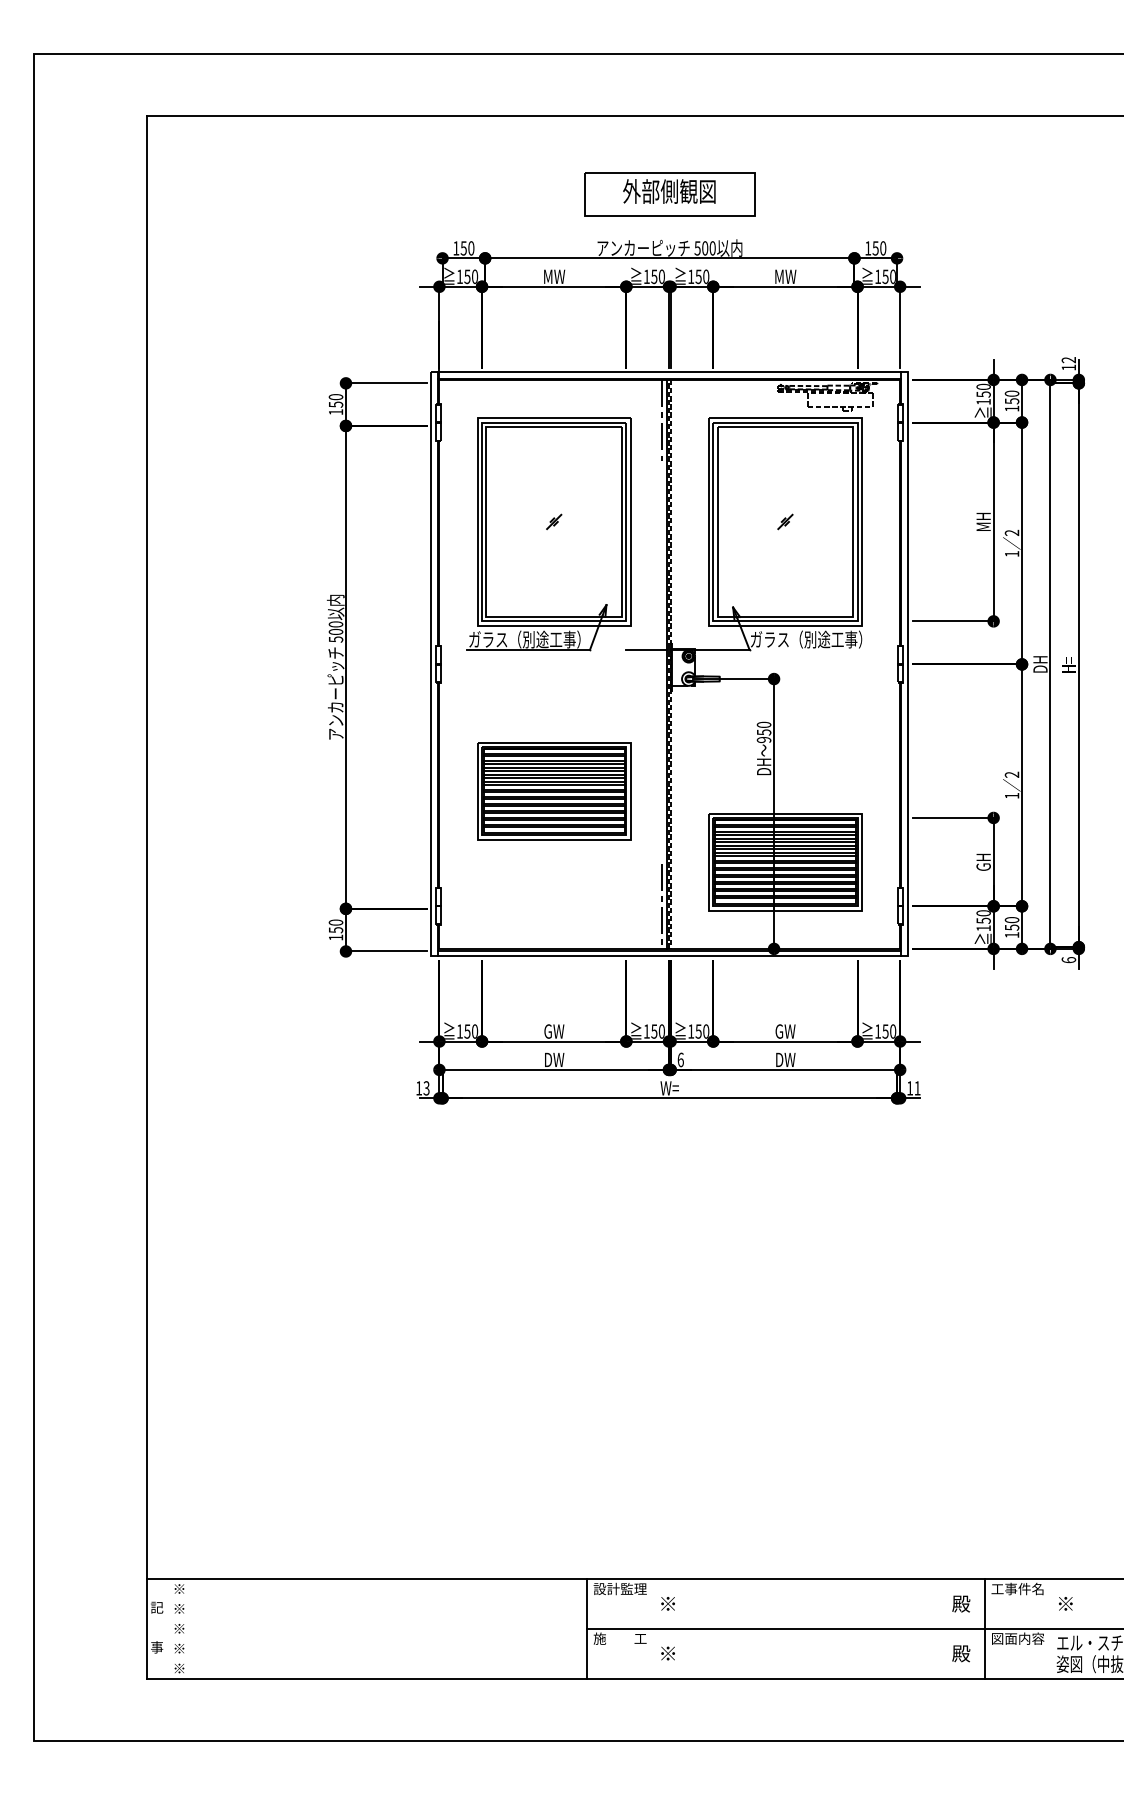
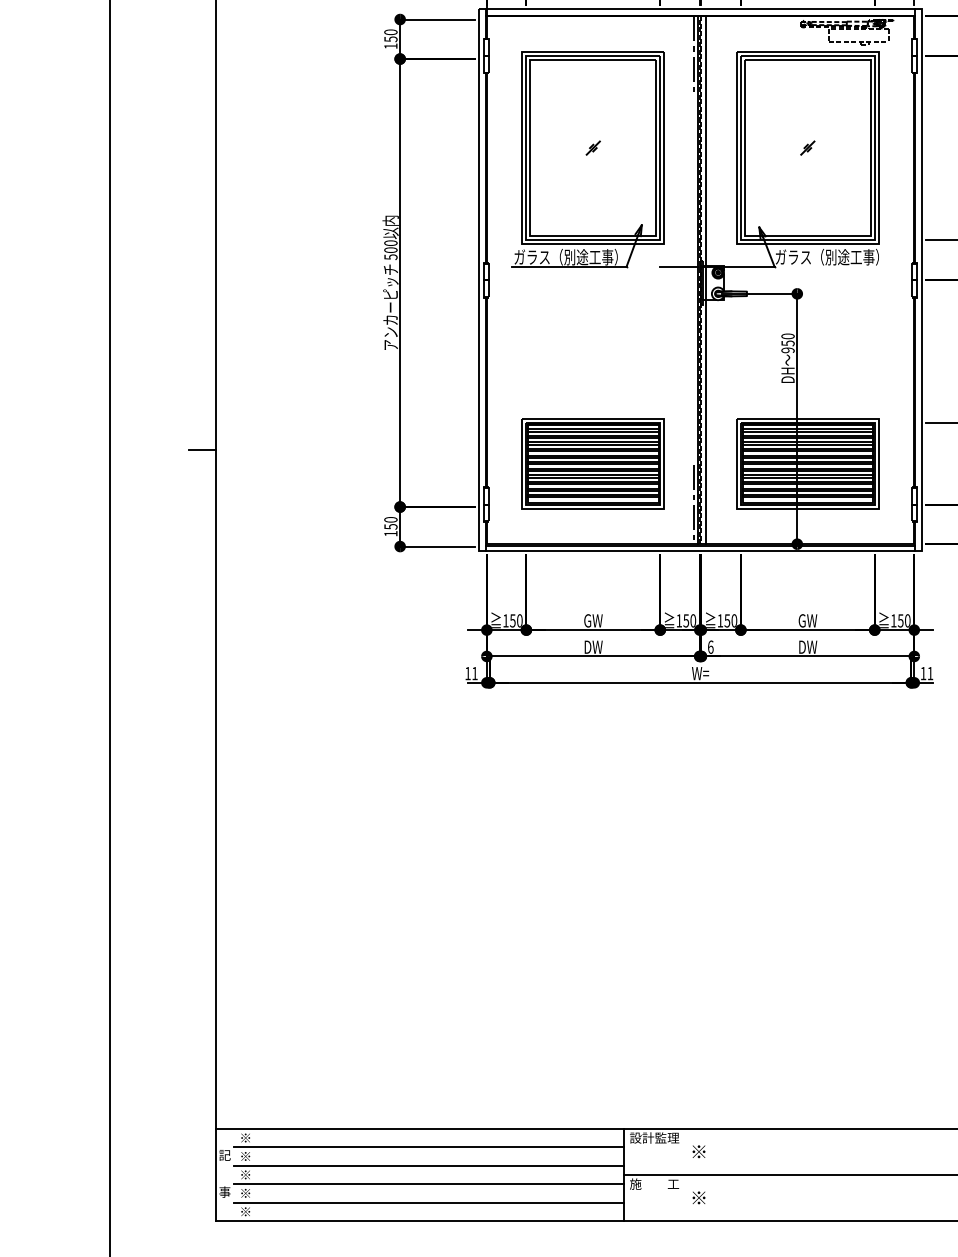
line: (675, 663) -> (705, 279), added
part: (554, 791) -> (593, 464), moved
line: (132, 847) -> (202, 450), added
text: (426, 1088) -> (474, 673), 13 -> 11
line: (377, 1599) -> (429, 1147), added
line: (377, 1619) -> (429, 1166), added
line: (377, 1638) -> (429, 1183), added
line: (377, 1658) -> (429, 1202), added

